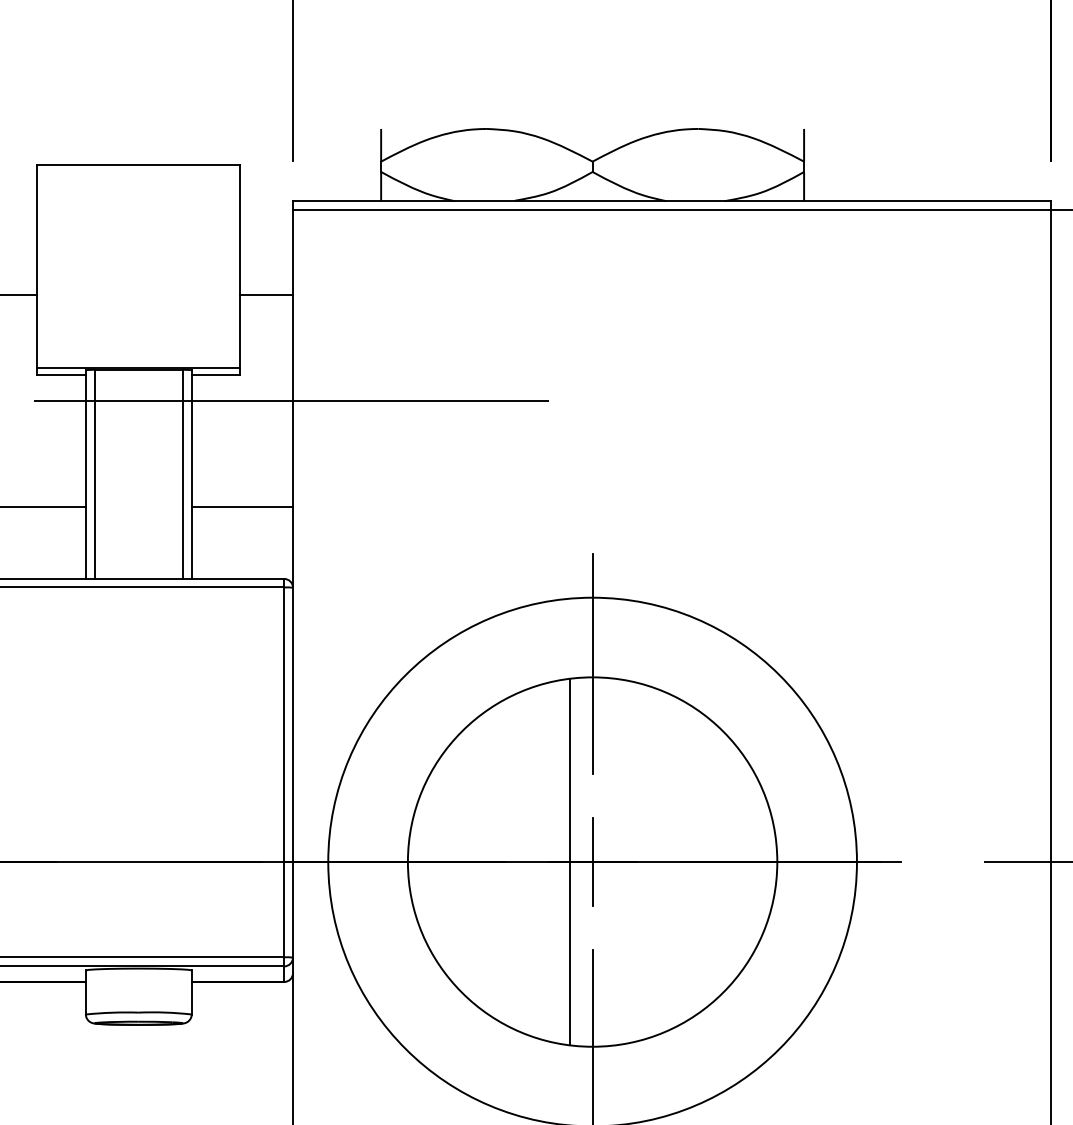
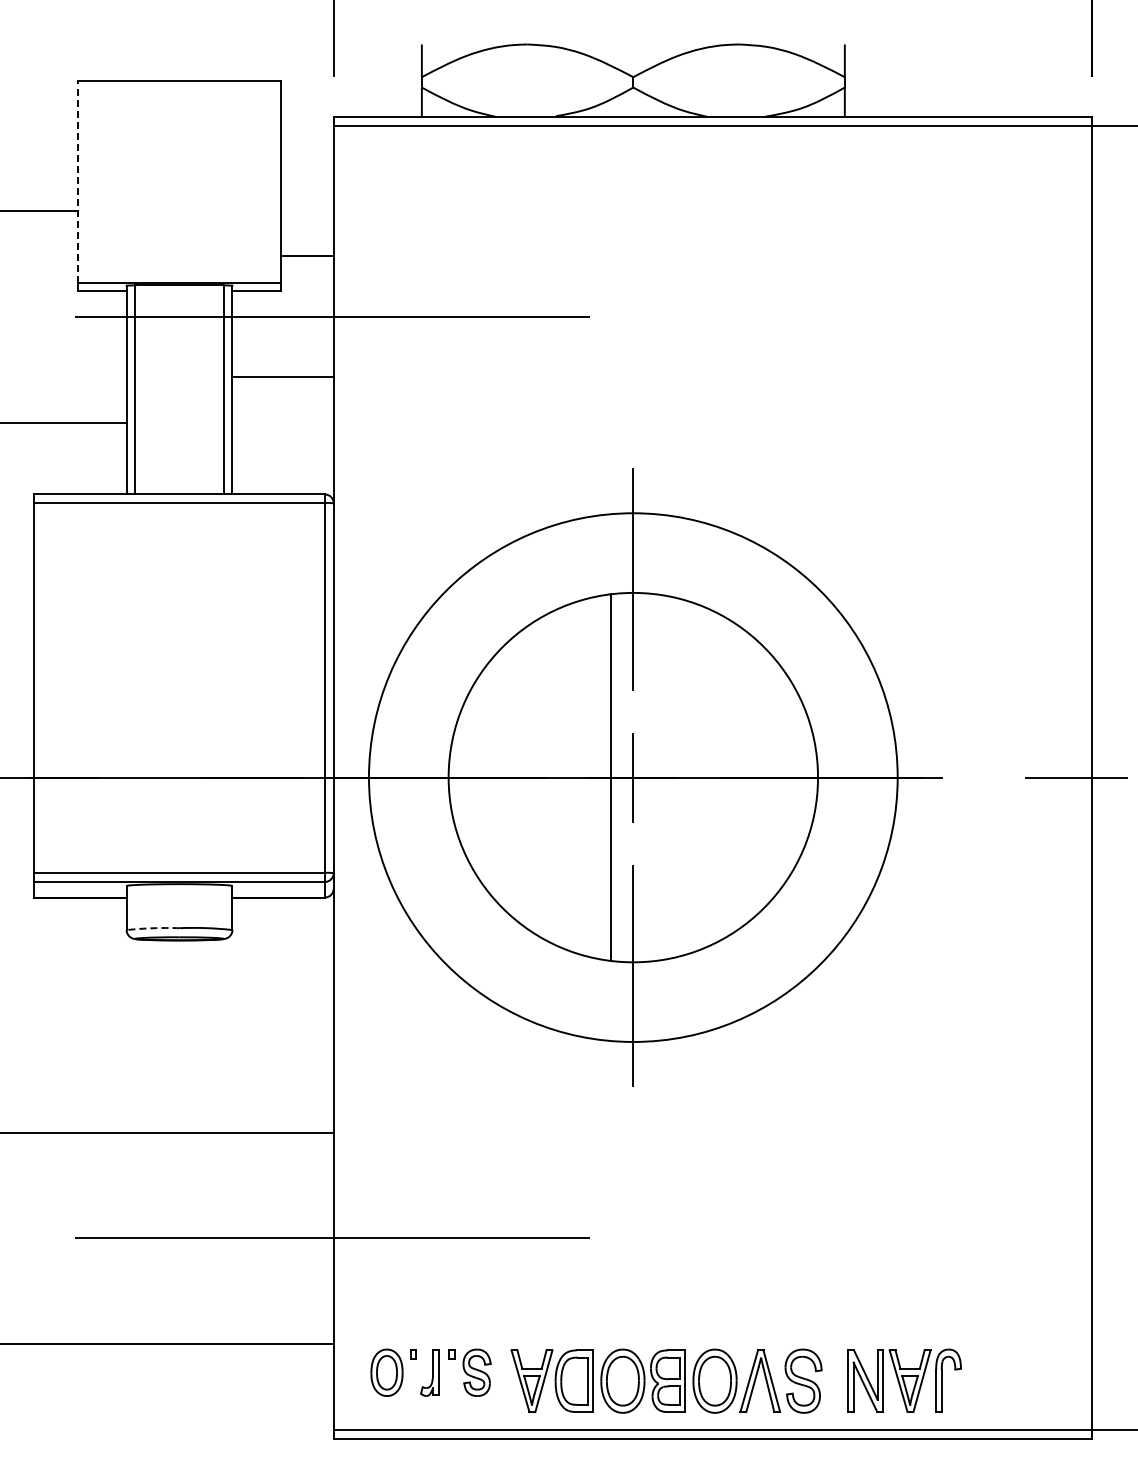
line: (37, 265) -> (78, 181), solid -> dashed
line: (265, 295) -> (306, 256), moved
line: (241, 506) -> (282, 376), moved
arc: (112, 1012) -> (153, 928), solid -> dashed

